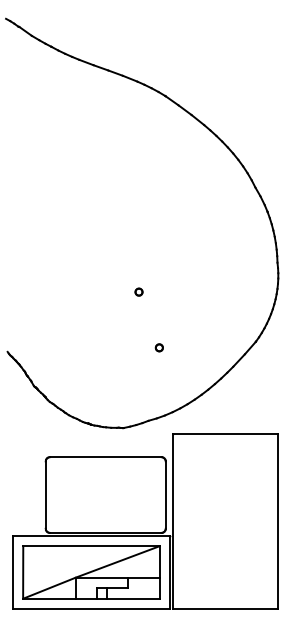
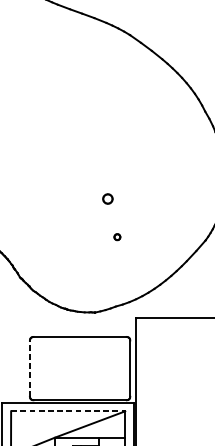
part: (138, 291) -> (107, 198), size x1.6
part: (158, 347) -> (116, 236), moved
line: (45, 495) -> (29, 368), solid -> dashed
line: (92, 546) -> (69, 411), solid -> dashed

